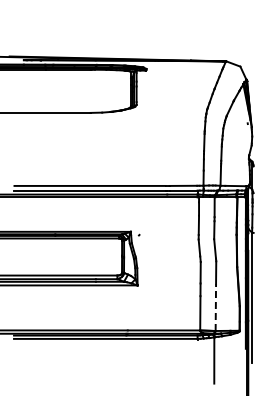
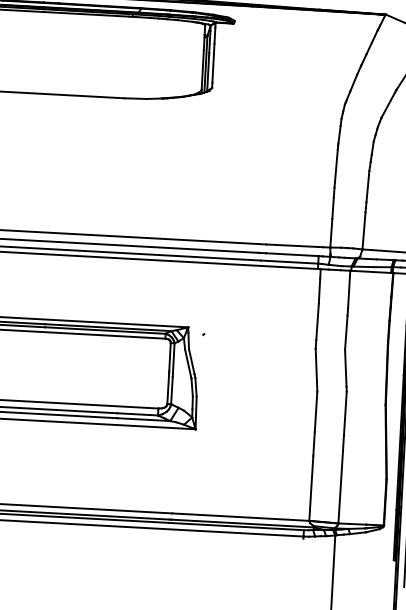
line: (215, 307) -> (340, 479), dashed -> solid

